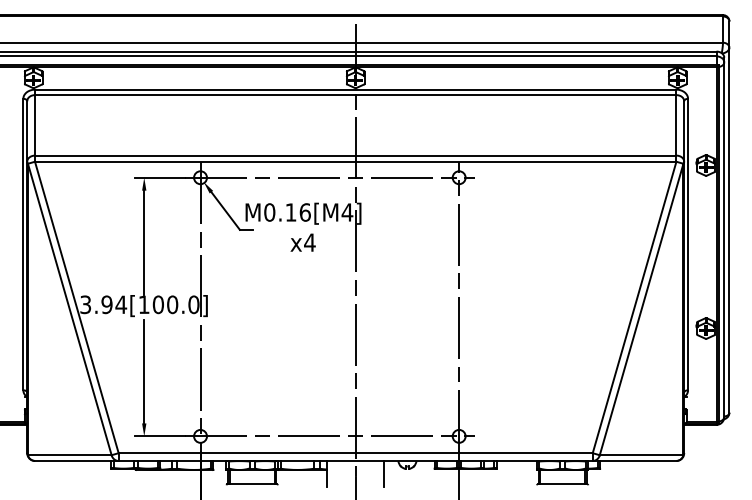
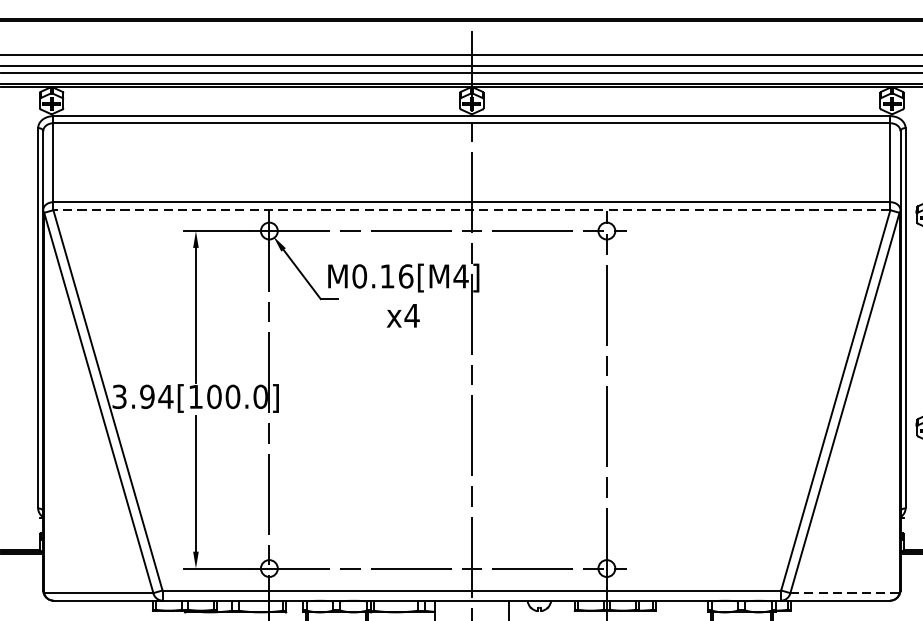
line: (355, 161) -> (471, 209), solid -> dashed
line: (641, 455) -> (844, 593), solid -> dashed

